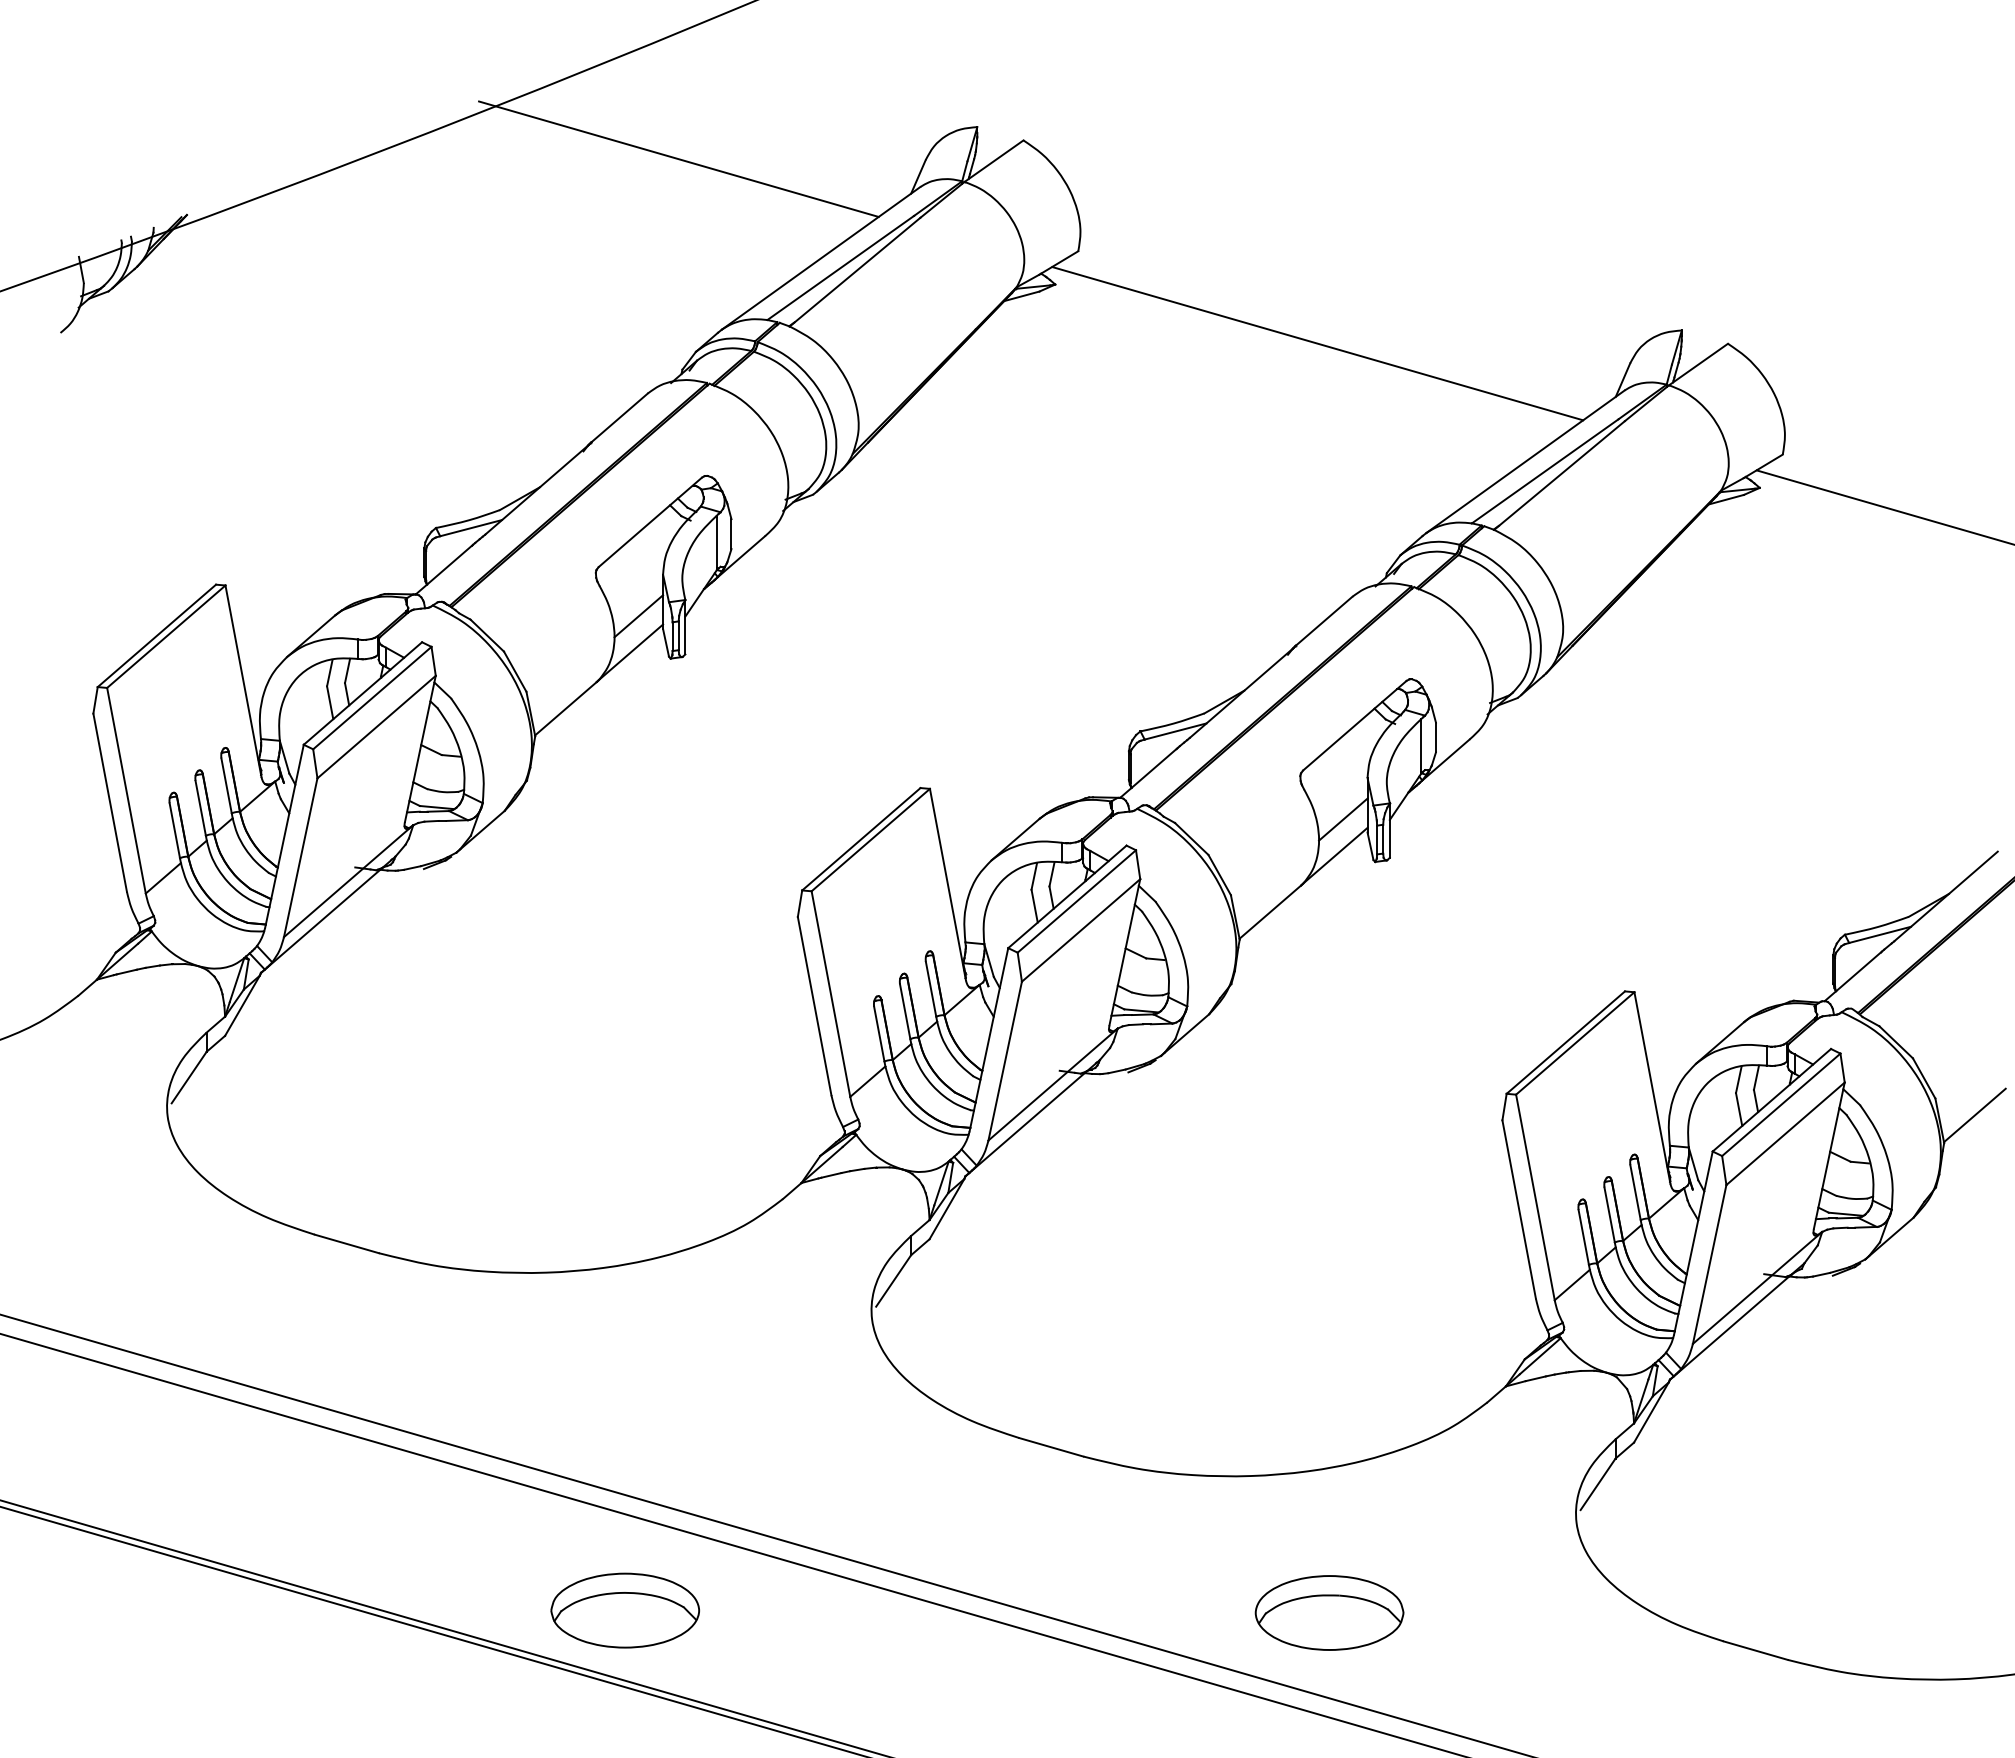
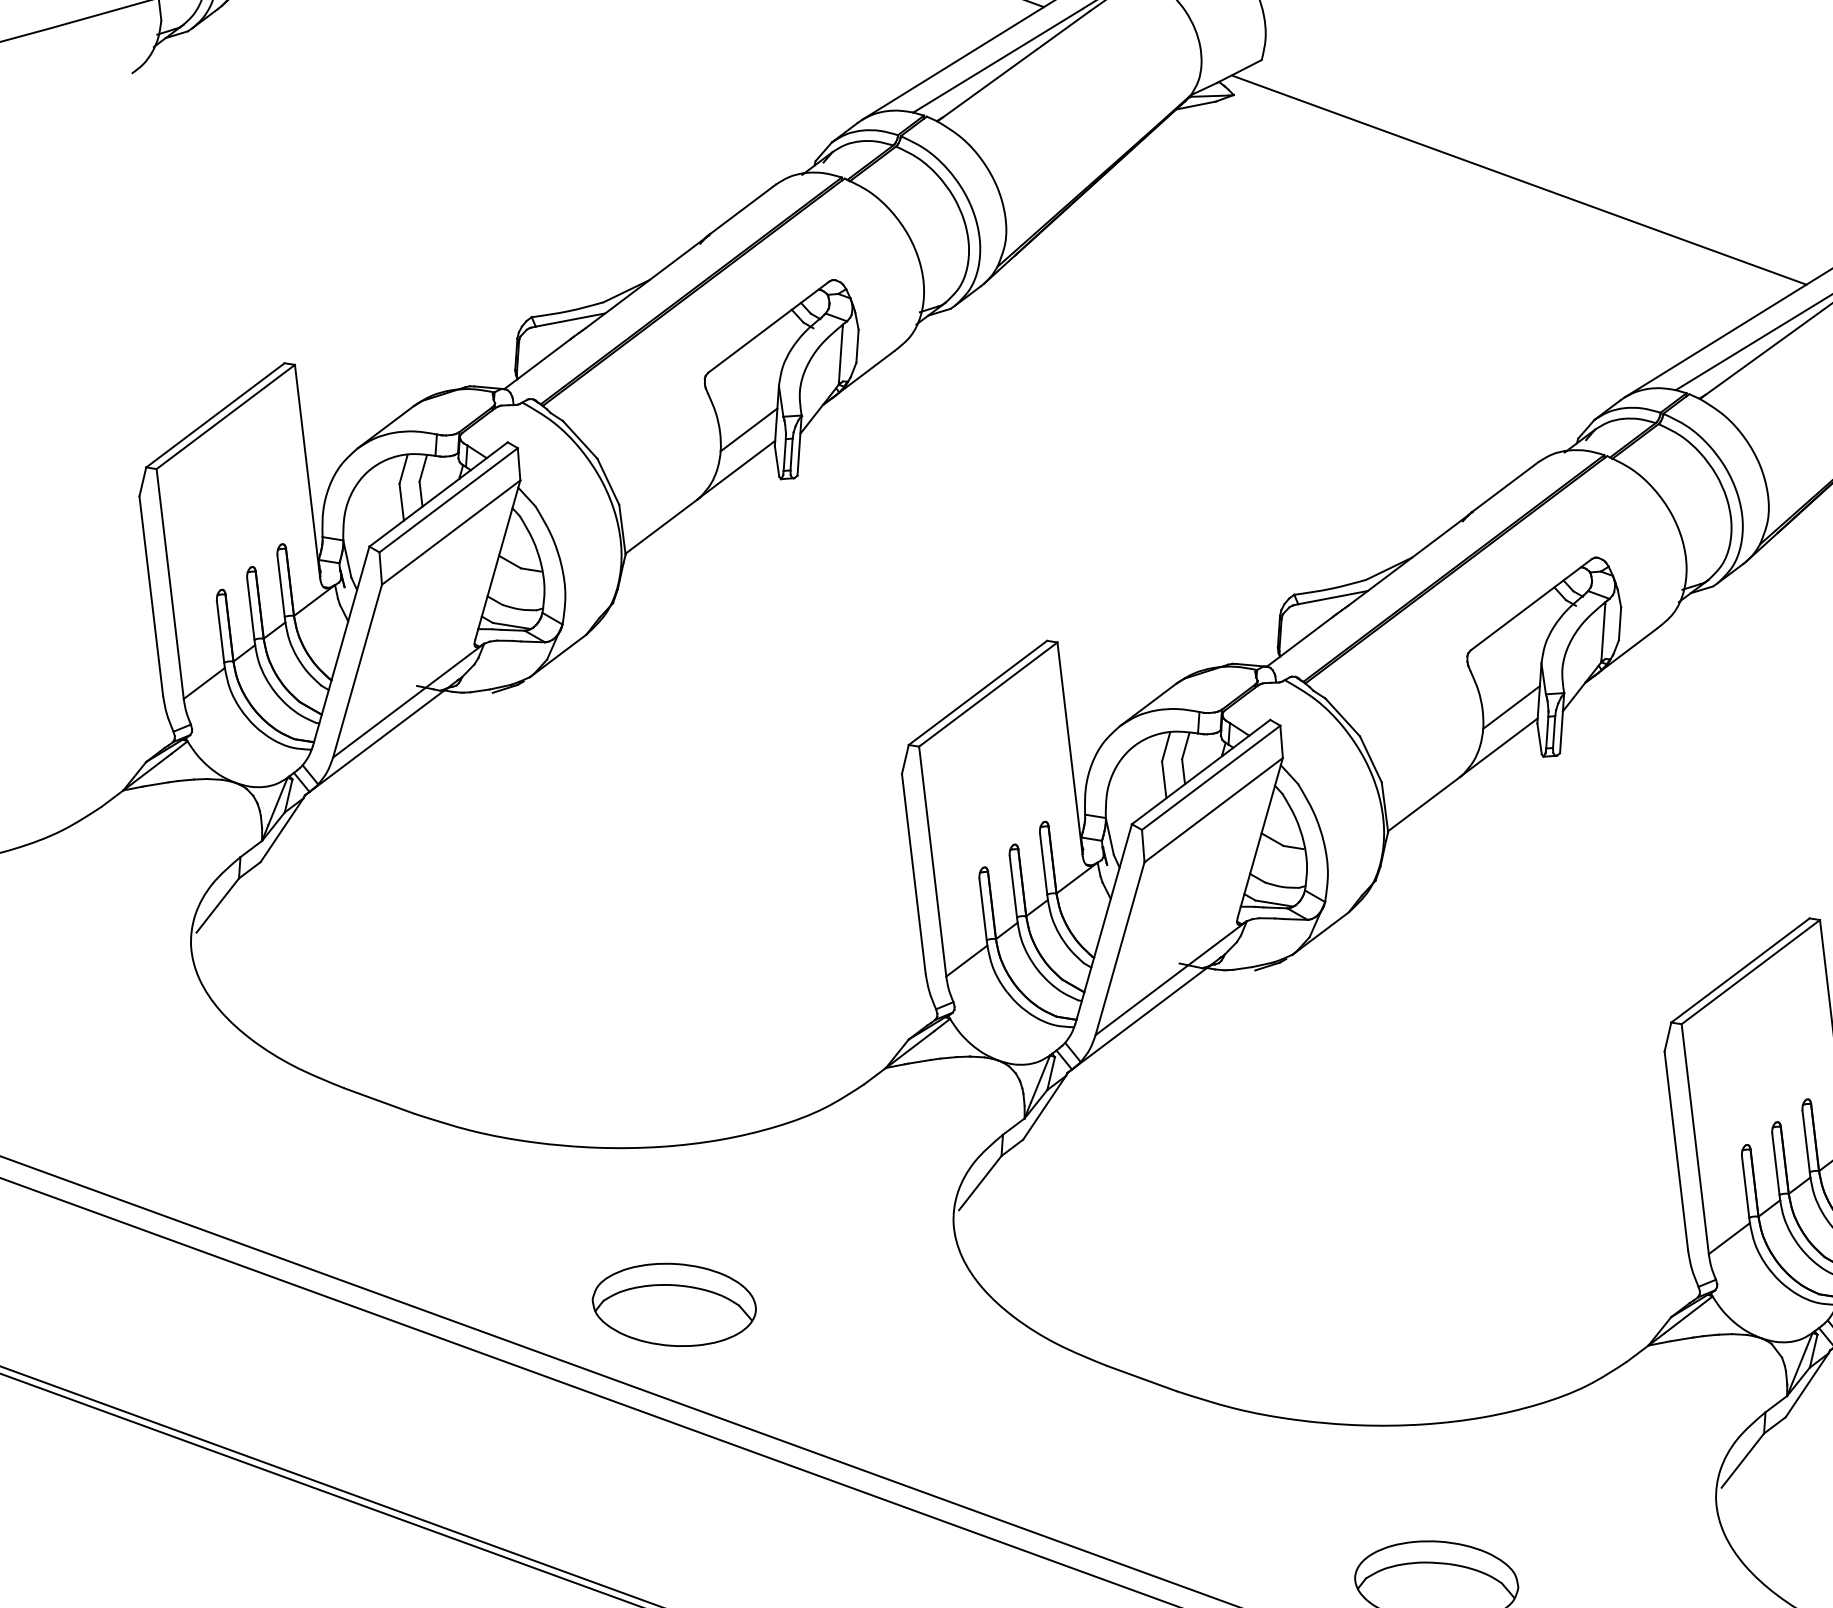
part: (624, 1610) -> (673, 1304), moved

